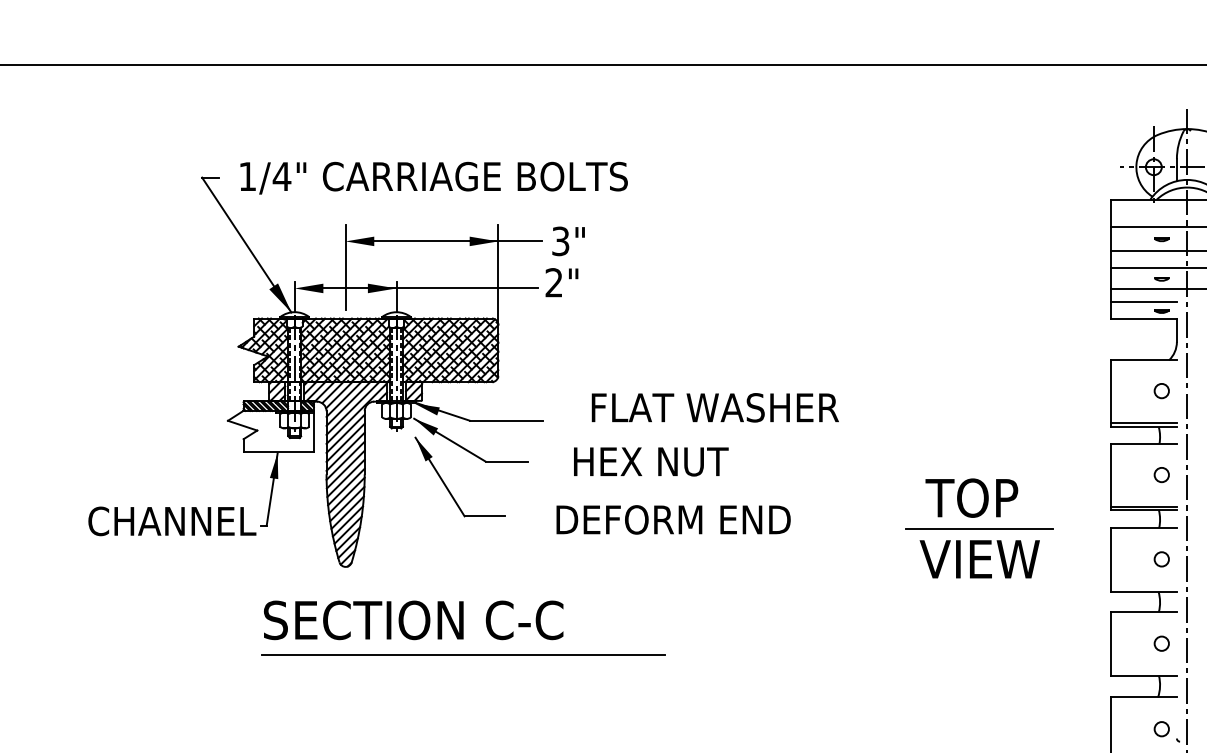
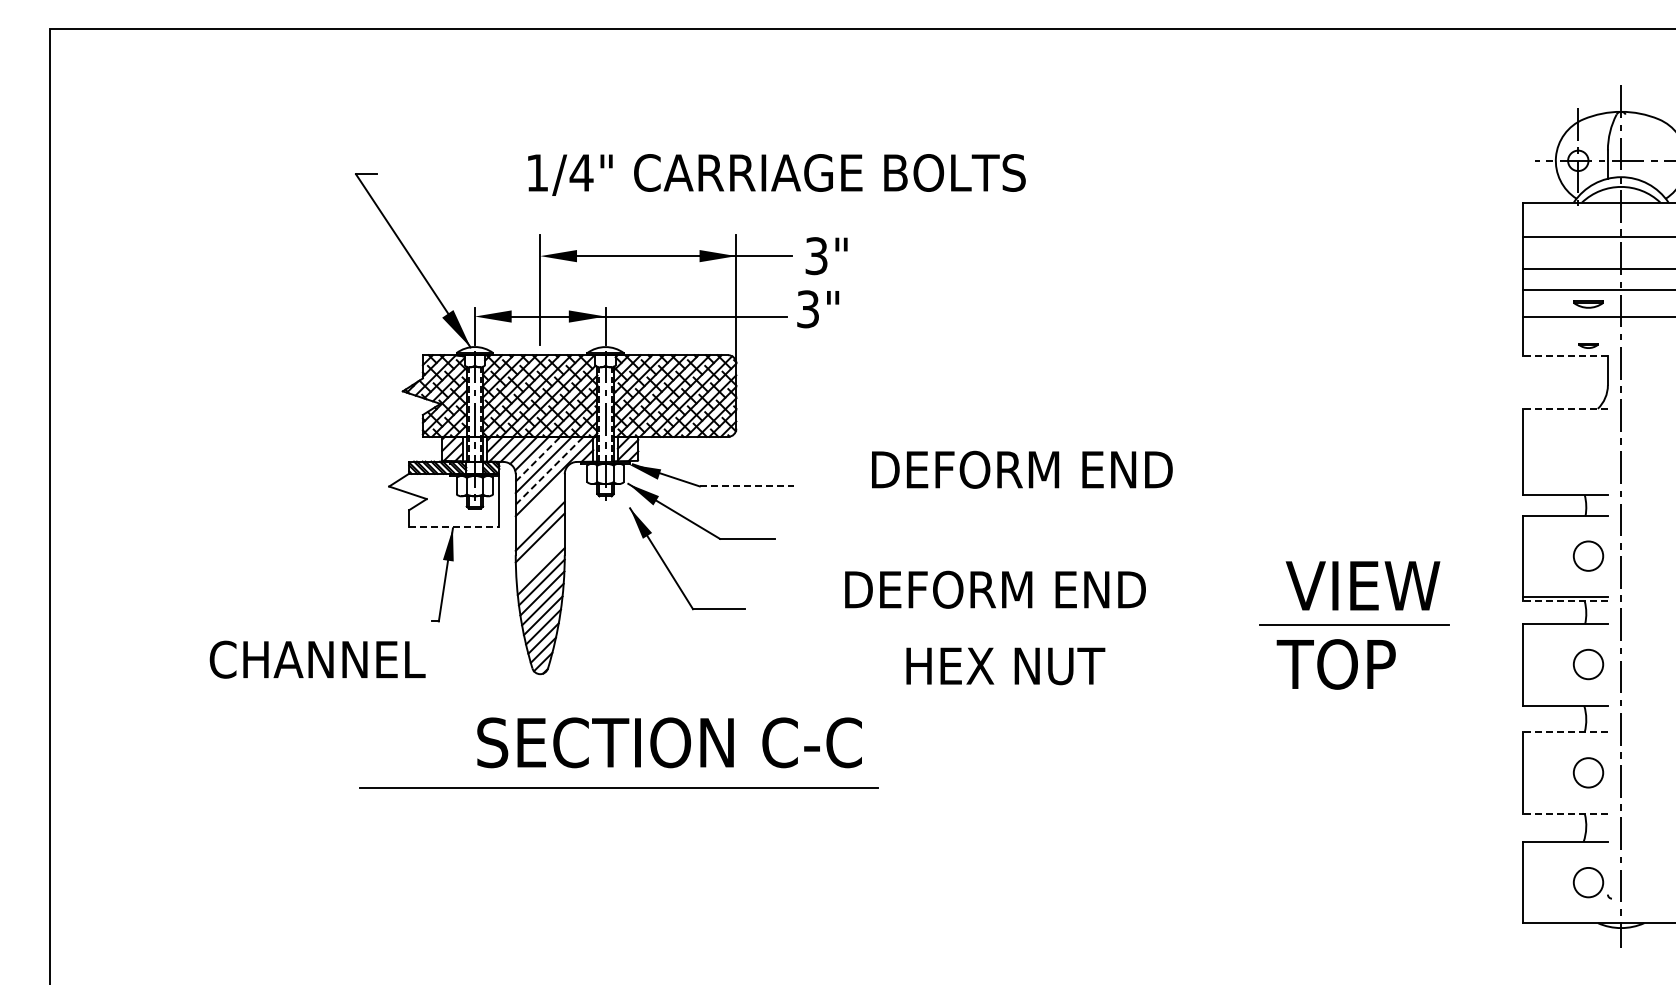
text: (433, 177) -> (776, 174), moved
part: (1161, 239) -> (1588, 253), removed
part: (1161, 279) -> (1588, 304), size x1.6
text: (553, 282) -> (807, 309), 2" -> 3"
line: (1143, 301) -> (1565, 333), removed
line: (1143, 318) -> (1565, 355), solid -> dashed
line: (1143, 360) -> (1565, 408), solid -> dashed
circle: (1161, 391) -> (1588, 448), removed
line: (344, 399) -> (538, 459), solid -> dashed
text: (714, 407) -> (1014, 469), FLAT WASHER -> DEFORM END
line: (352, 408) -> (549, 470), solid -> dashed
line: (506, 420) -> (746, 486), solid -> dashed
line: (1143, 423) -> (1565, 489), removed
line: (345, 433) -> (539, 502), removed
line: (345, 442) -> (539, 514), removed
line: (278, 451) -> (454, 526), solid -> dashed
text: (651, 462) -> (1005, 666), moved
line: (345, 469) -> (540, 548), removed
circle: (1161, 475) -> (1588, 556), size x1.6
line: (345, 478) -> (540, 560), removed
text: (985, 497) -> (1362, 585), TOP -> VIEW
line: (1143, 510) -> (1565, 601), solid -> dashed
text: (673, 519) -> (995, 589), moved
text: (172, 521) -> (317, 659), moved
text: (978, 559) -> (1353, 664), VIEW -> TOP
circle: (1161, 559) -> (1588, 664), size x1.6
line: (1143, 612) -> (1565, 732), solid -> dashed
text: (413, 620) -> (669, 742), moved
circle: (1161, 643) -> (1588, 772), size x1.6
line: (463, 655) -> (618, 787), moved
line: (1143, 675) -> (1565, 813), solid -> dashed
circle: (1161, 729) -> (1588, 882), size x1.6

